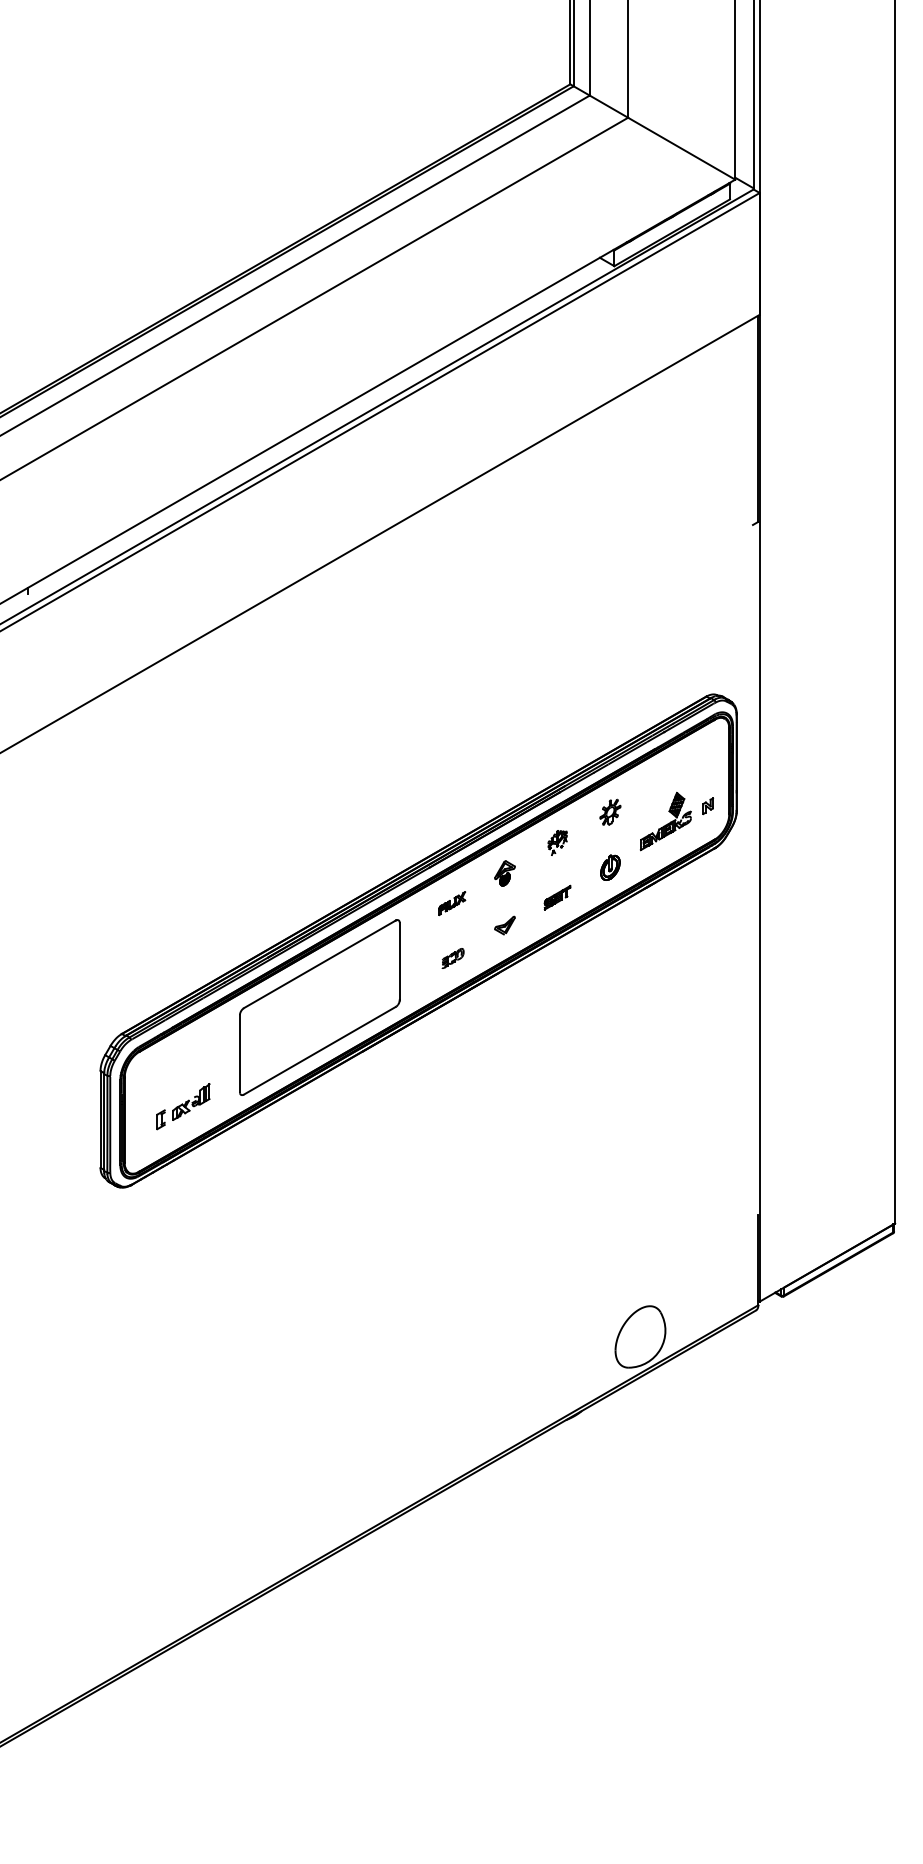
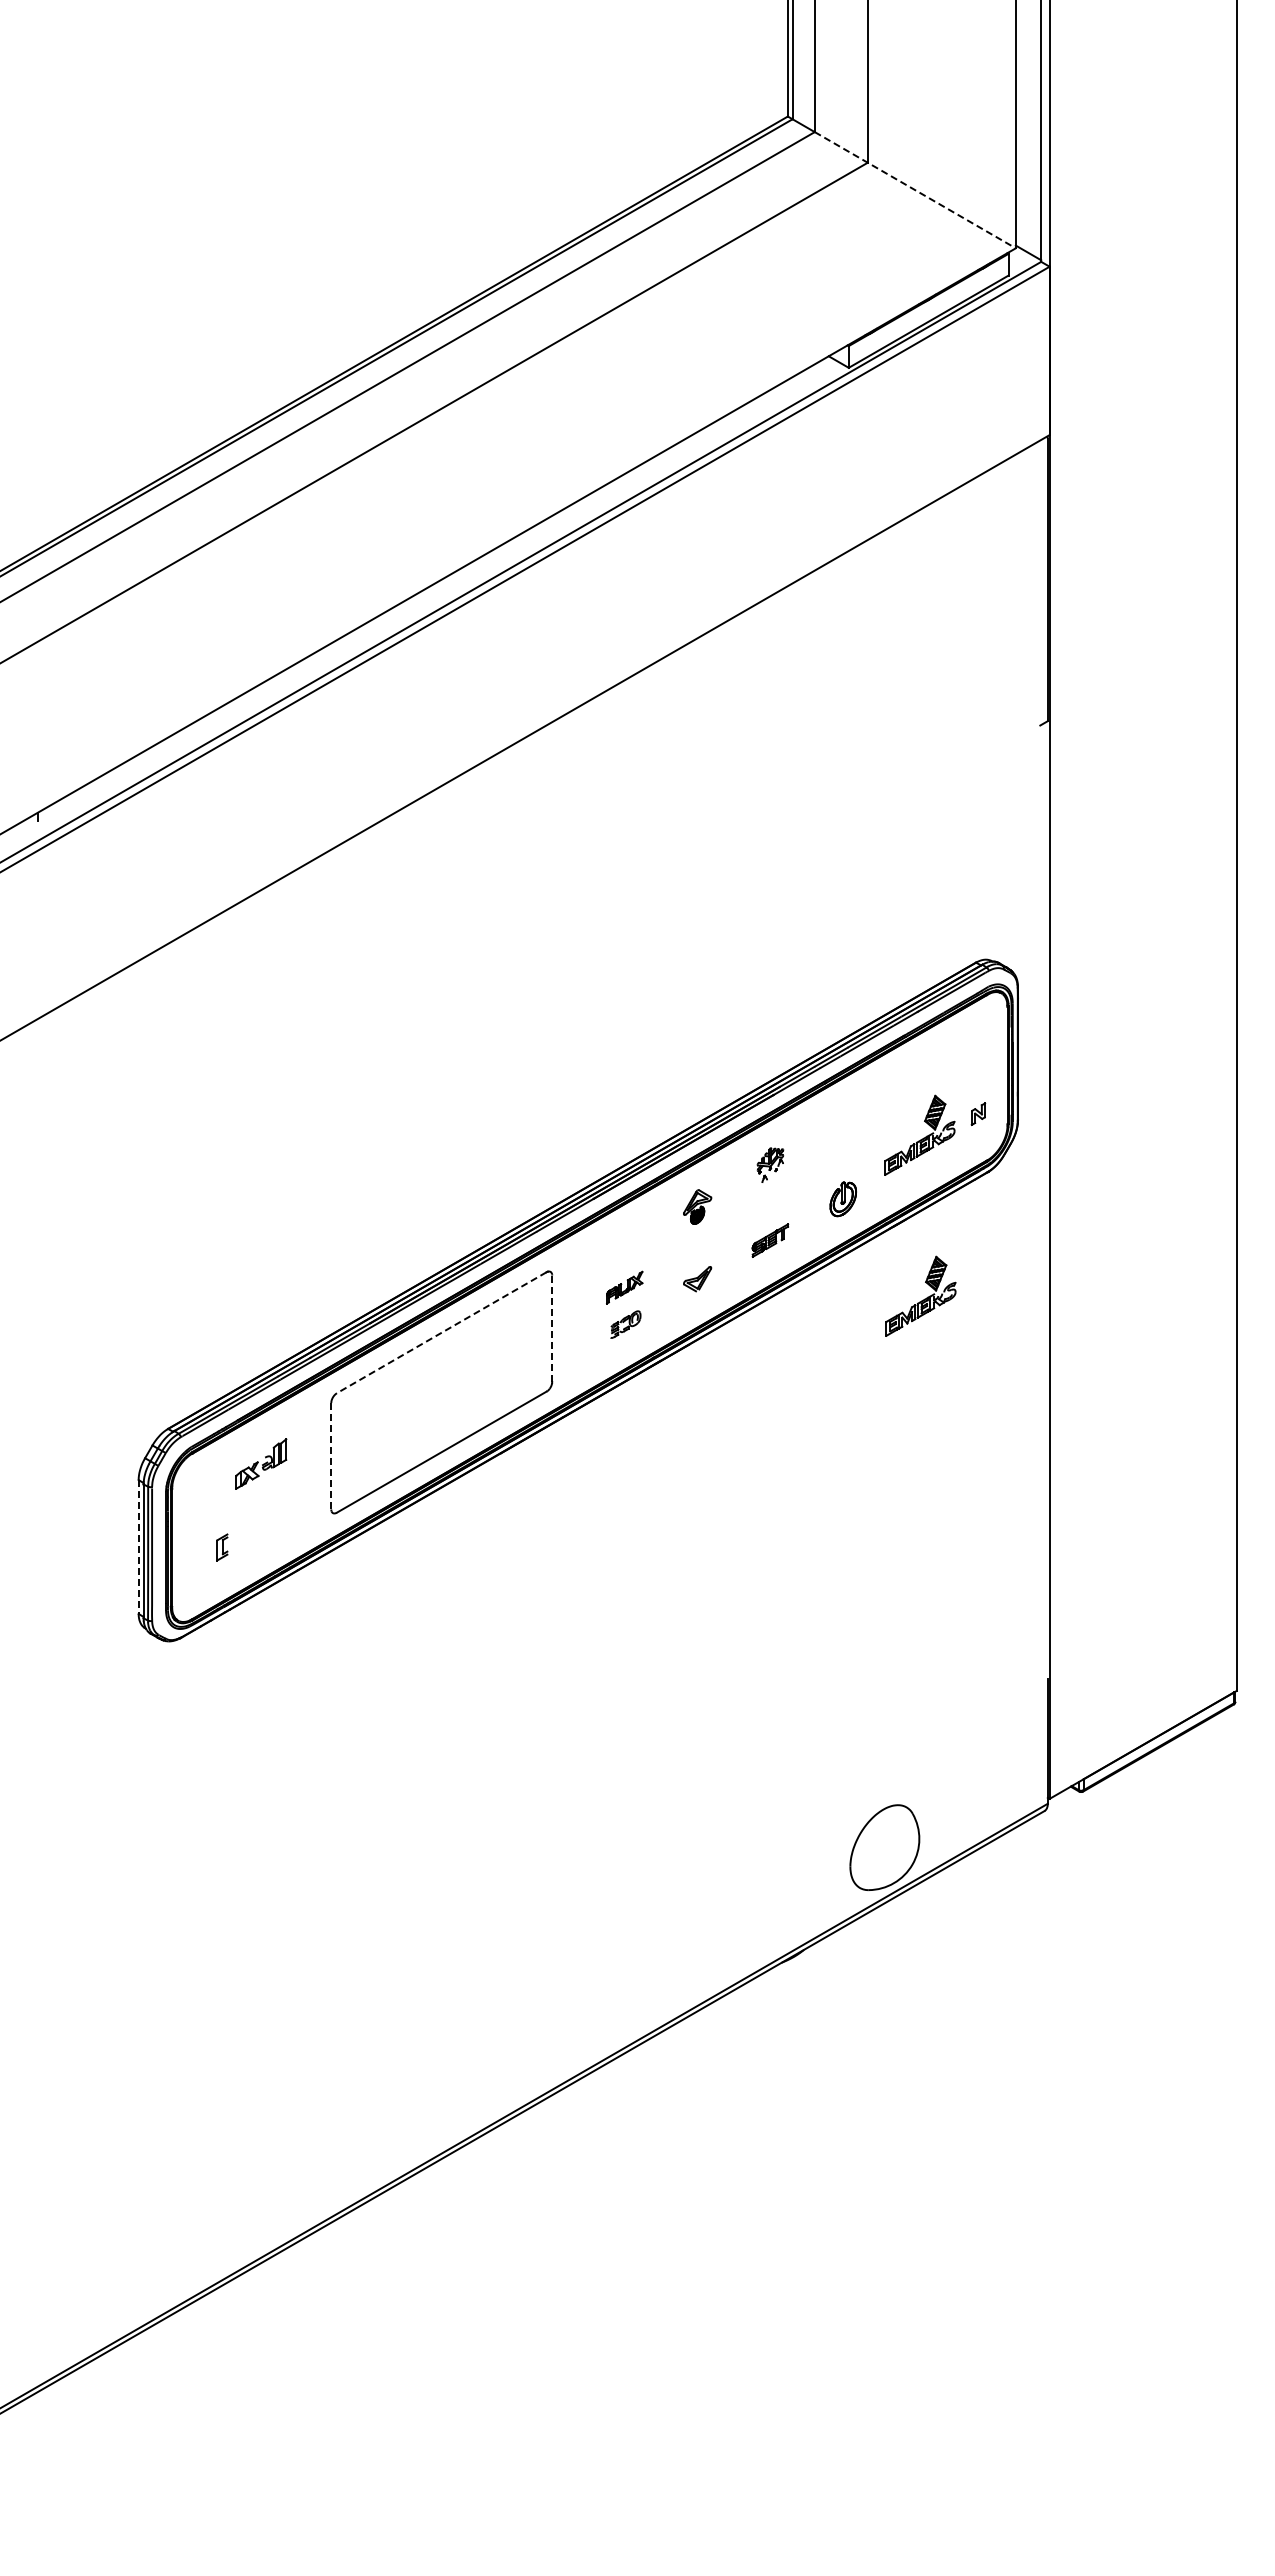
line: (662, 137) -> (915, 190), solid -> dashed
part: (610, 812) -> (843, 1122), removed
part: (452, 903) -> (624, 1287), moved
part: (666, 937) -> (920, 1295), added
line: (399, 961) -> (552, 1328), solid -> dashed
line: (319, 964) -> (441, 1333), solid -> dashed
line: (240, 1053) -> (331, 1455), solid -> dashed
part: (191, 1101) -> (261, 1463), moved
line: (100, 1119) -> (138, 1546), solid -> dashed

